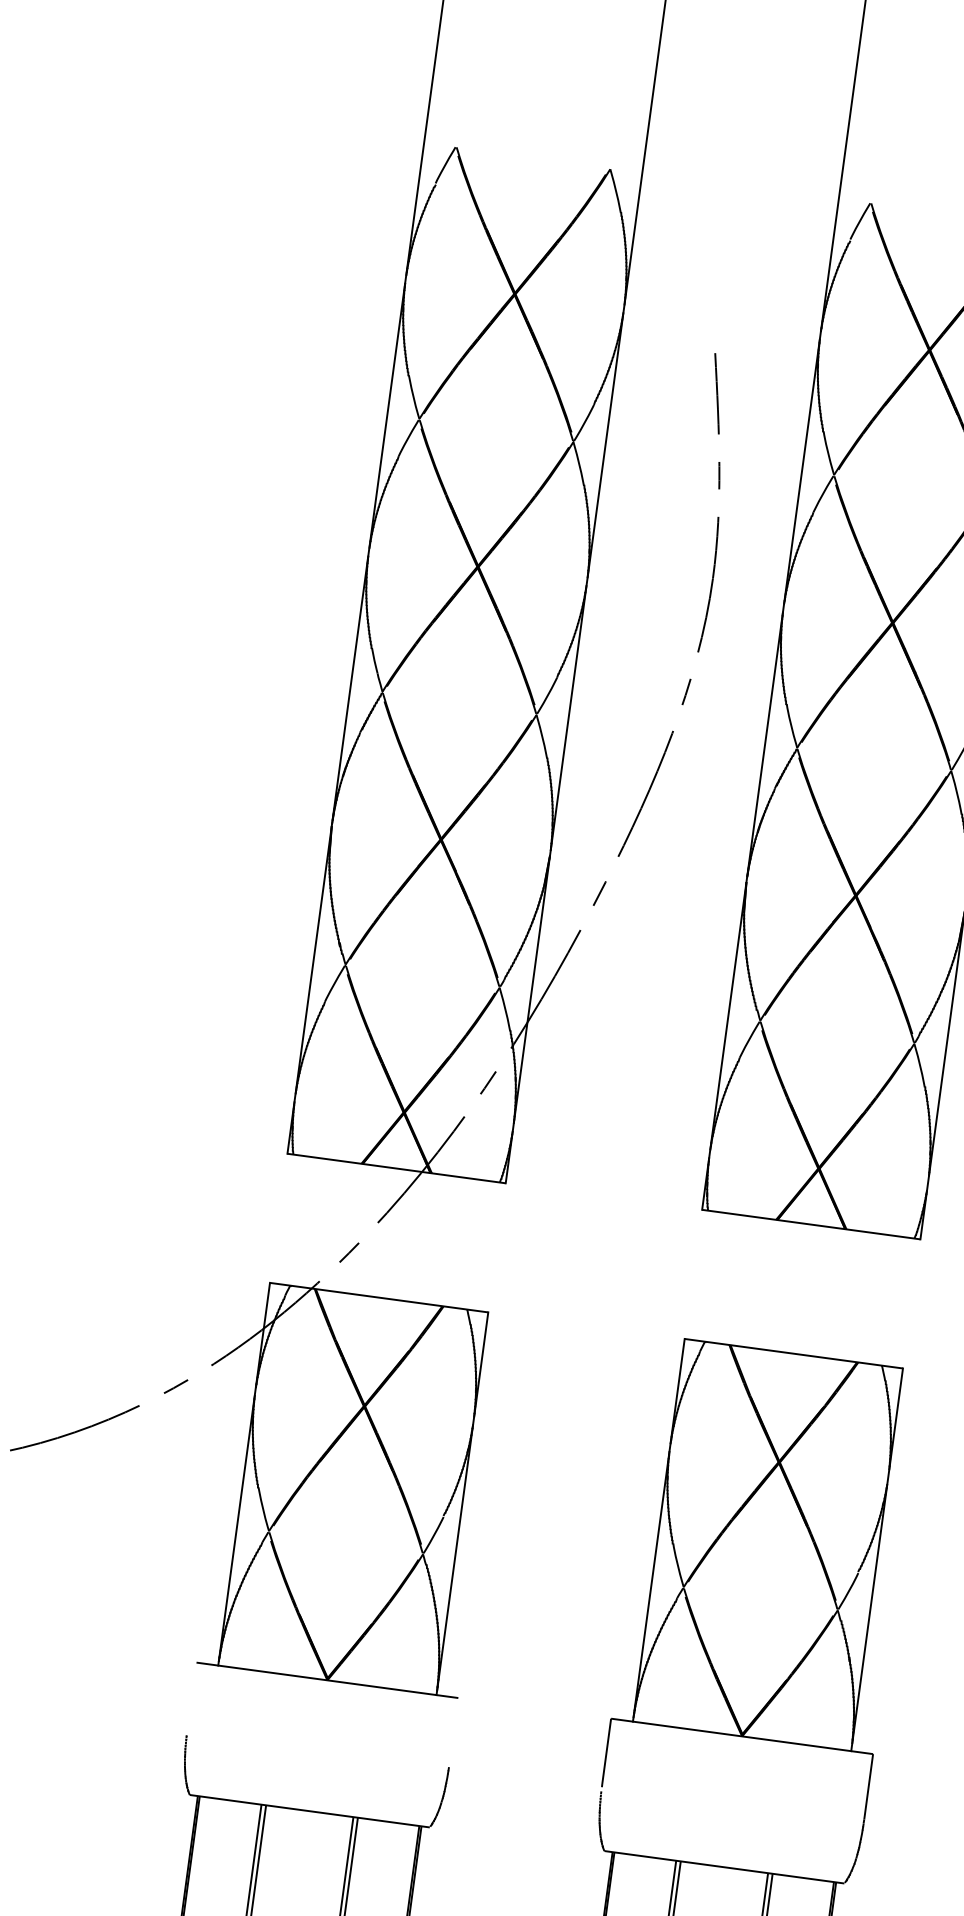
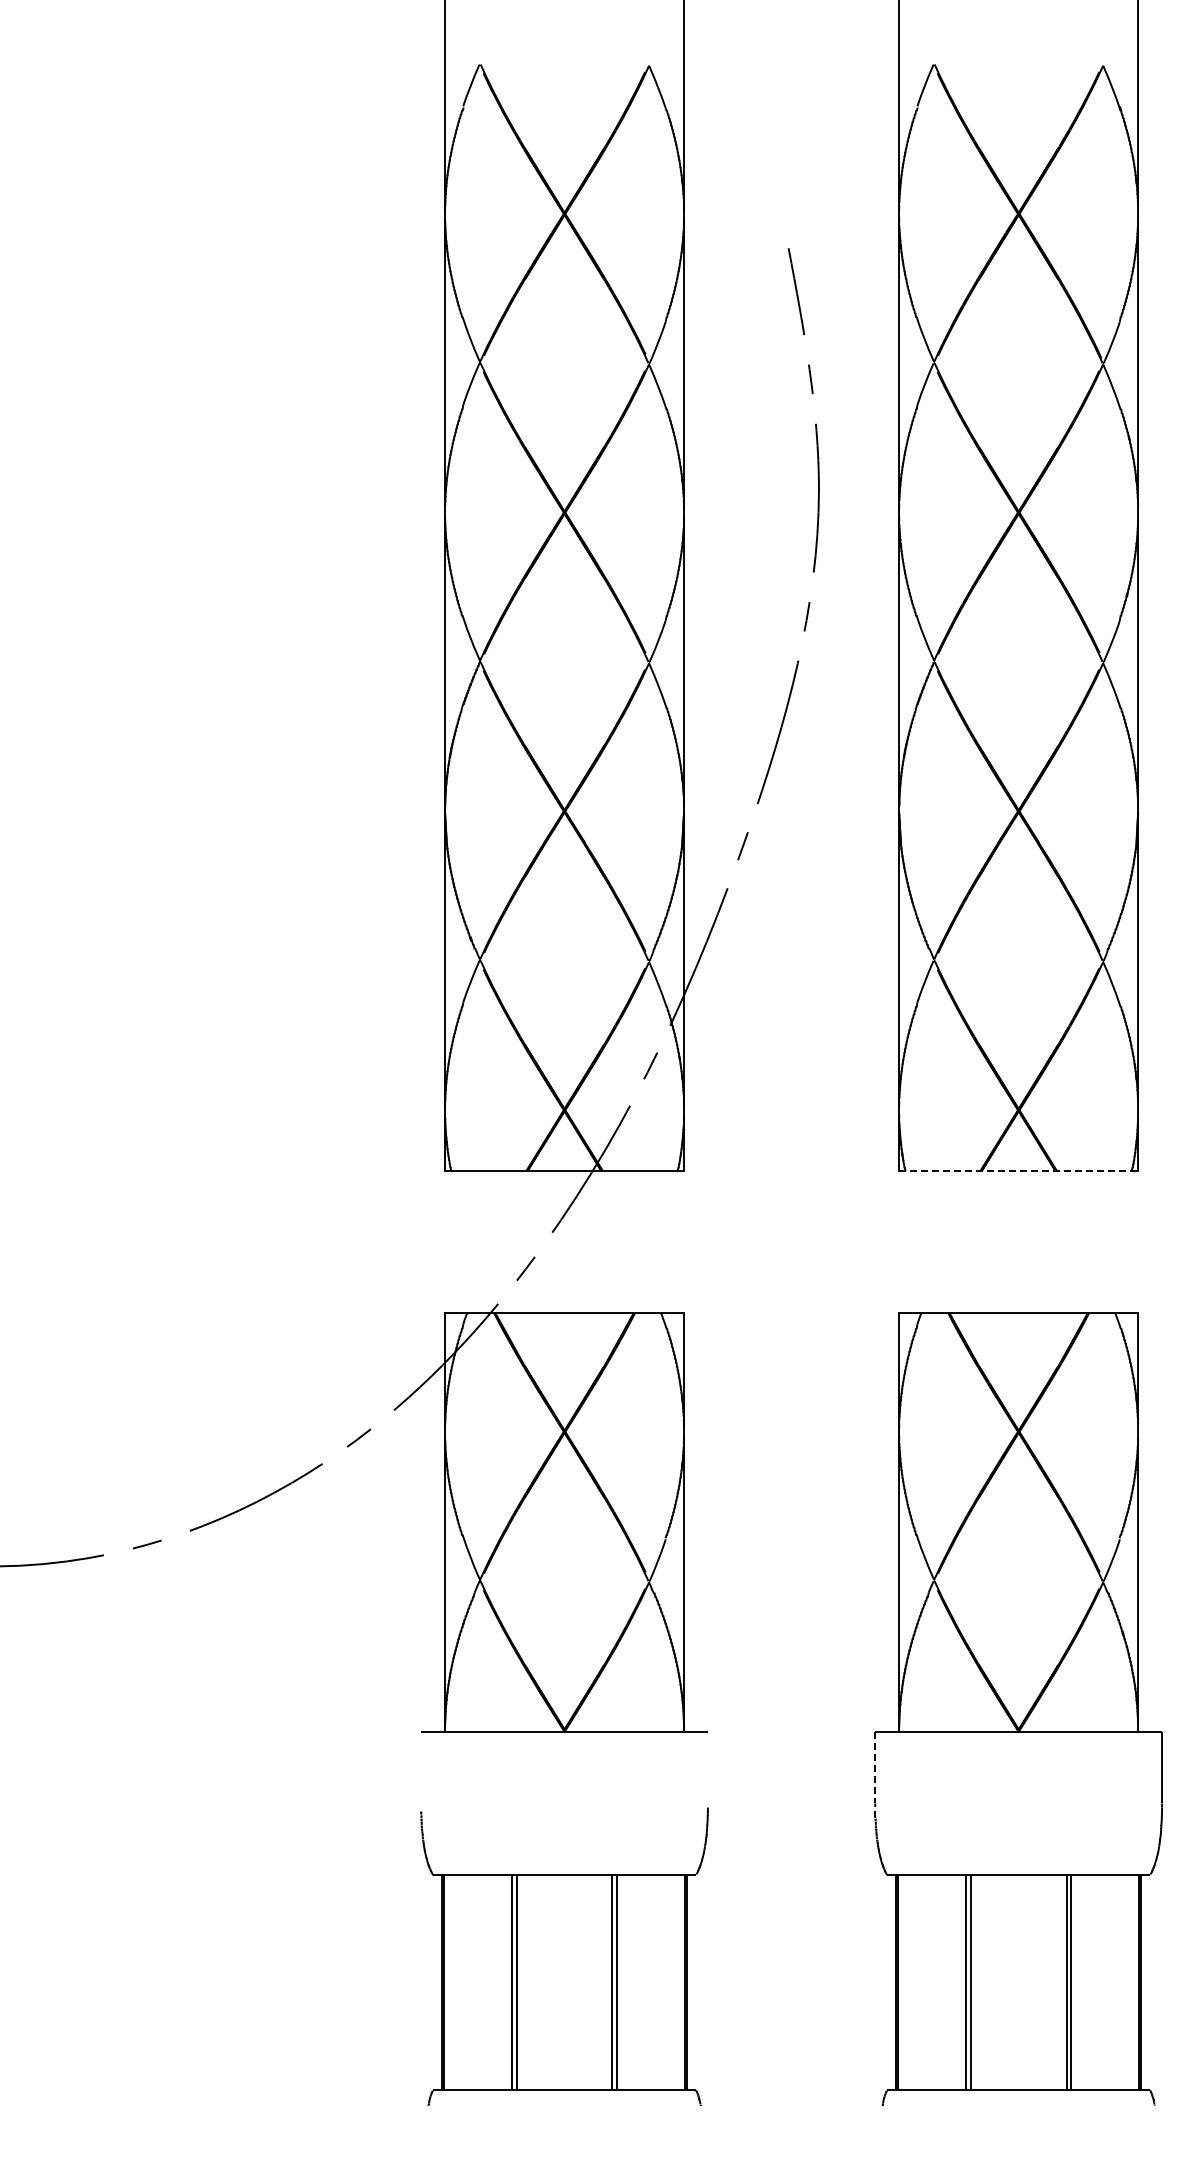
line: (811, 1224) -> (1018, 1171), solid -> dashed
line: (606, 1751) -> (875, 1767), solid -> dashed

